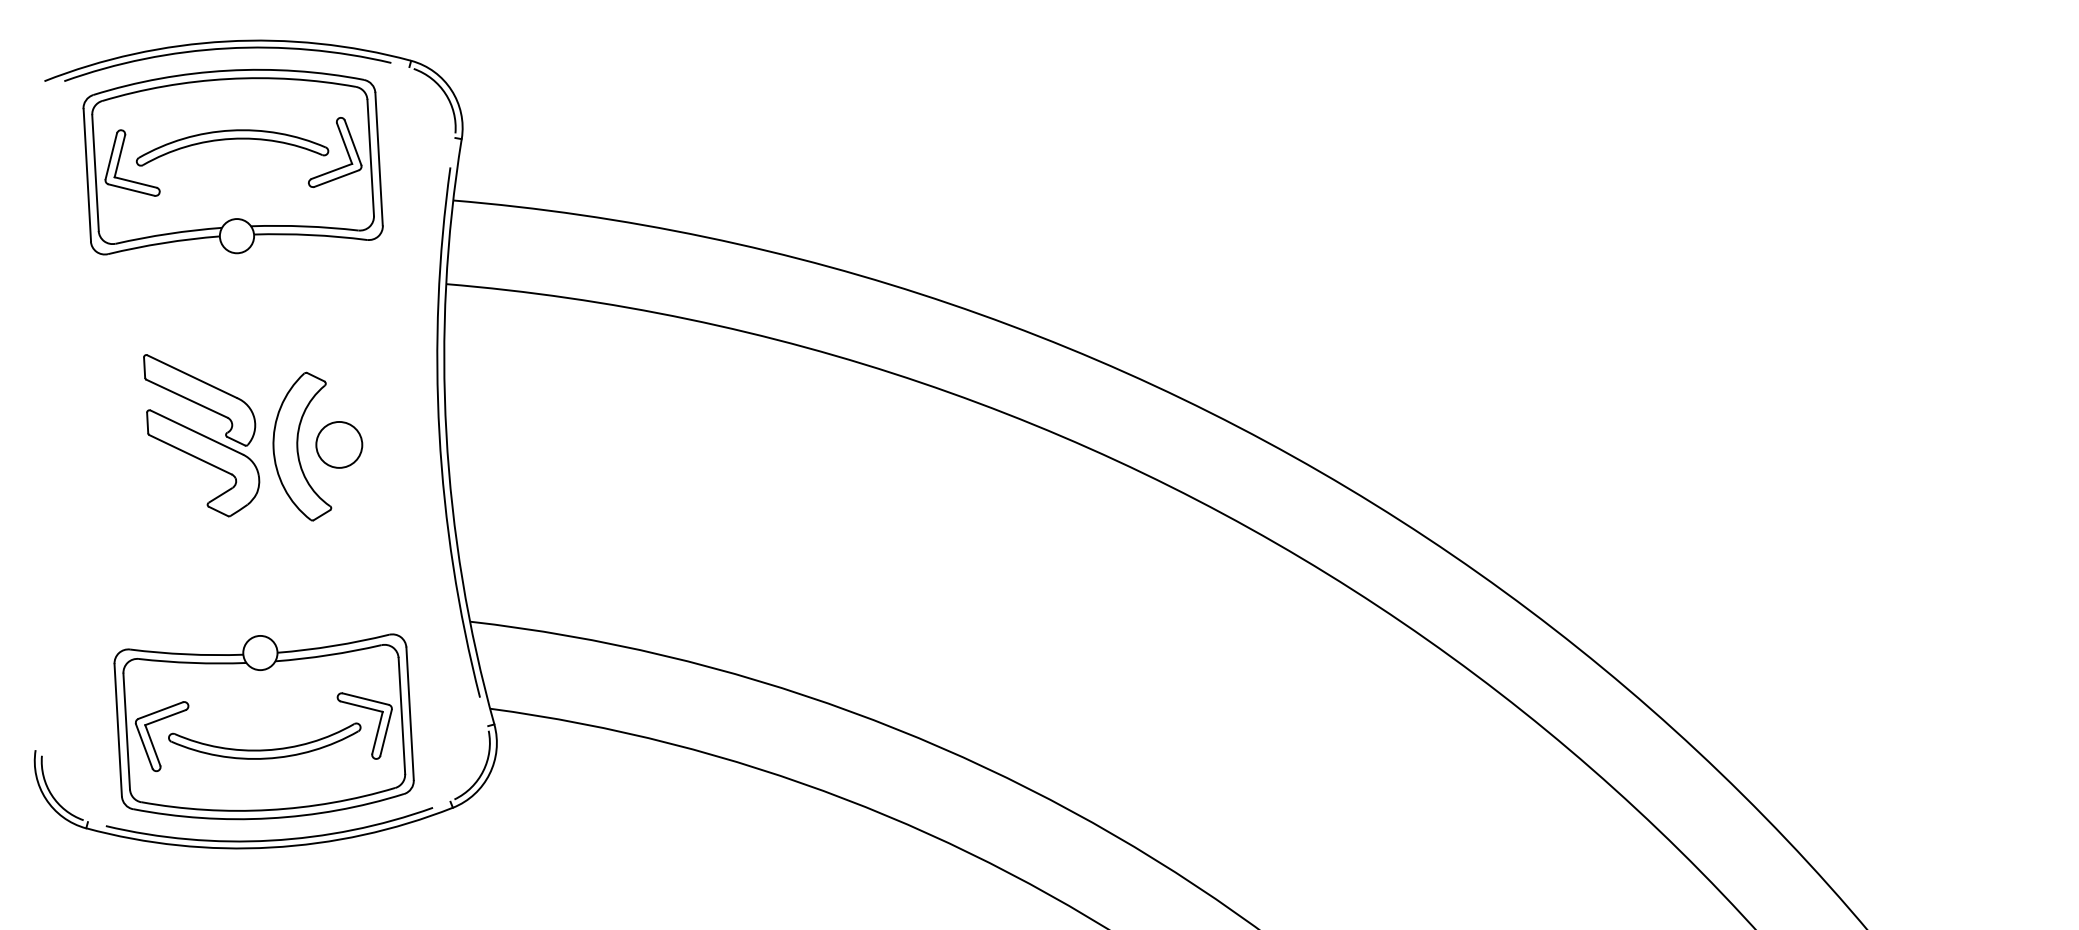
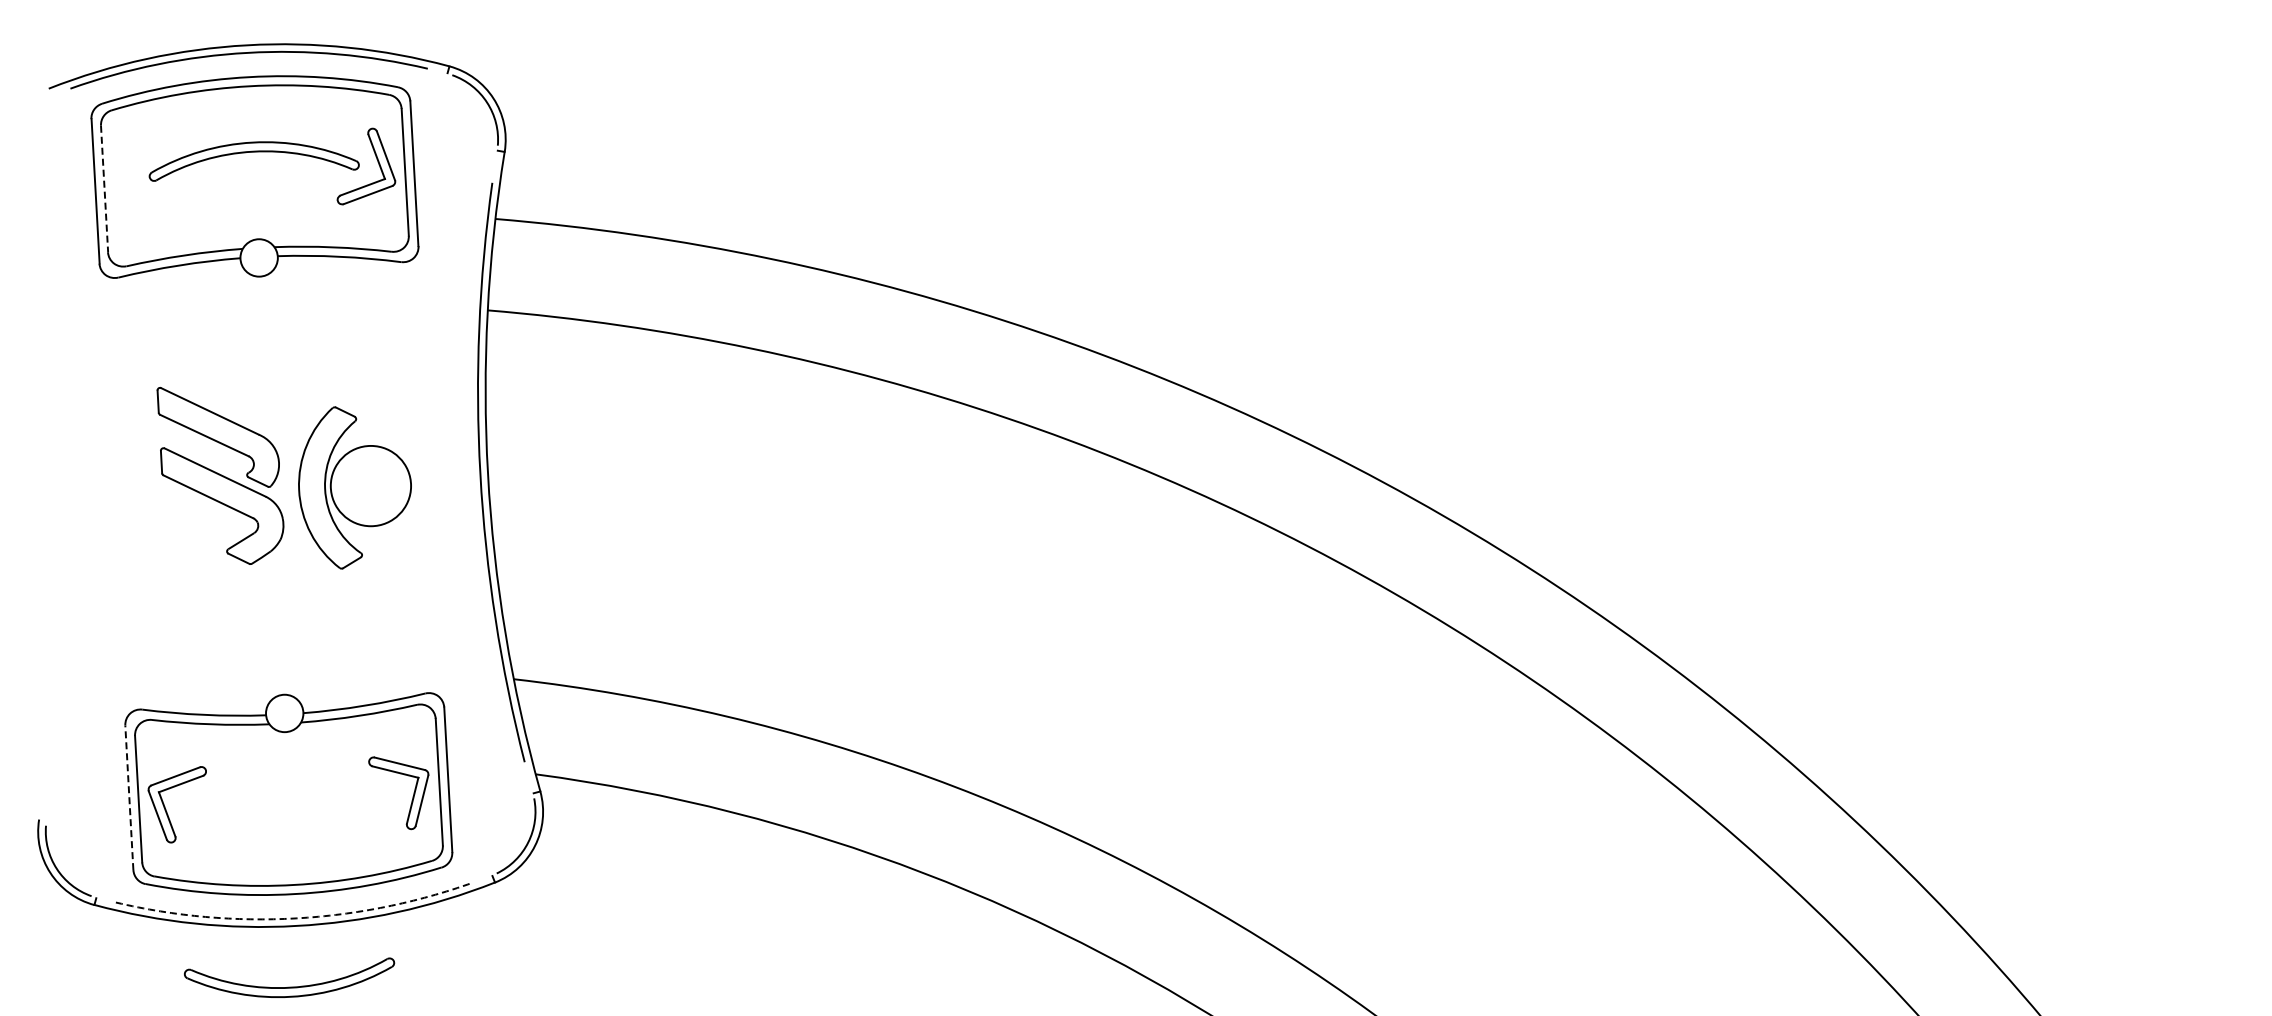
part: (120, 159) -> (131, 174), removed
line: (95, 173) -> (104, 189), solid -> dashed
circle: (338, 444) -> (370, 485), size x1.6
line: (118, 729) -> (129, 797), solid -> dashed
part: (264, 749) -> (289, 986), moved
arc: (271, 840) -> (296, 918), solid -> dashed

